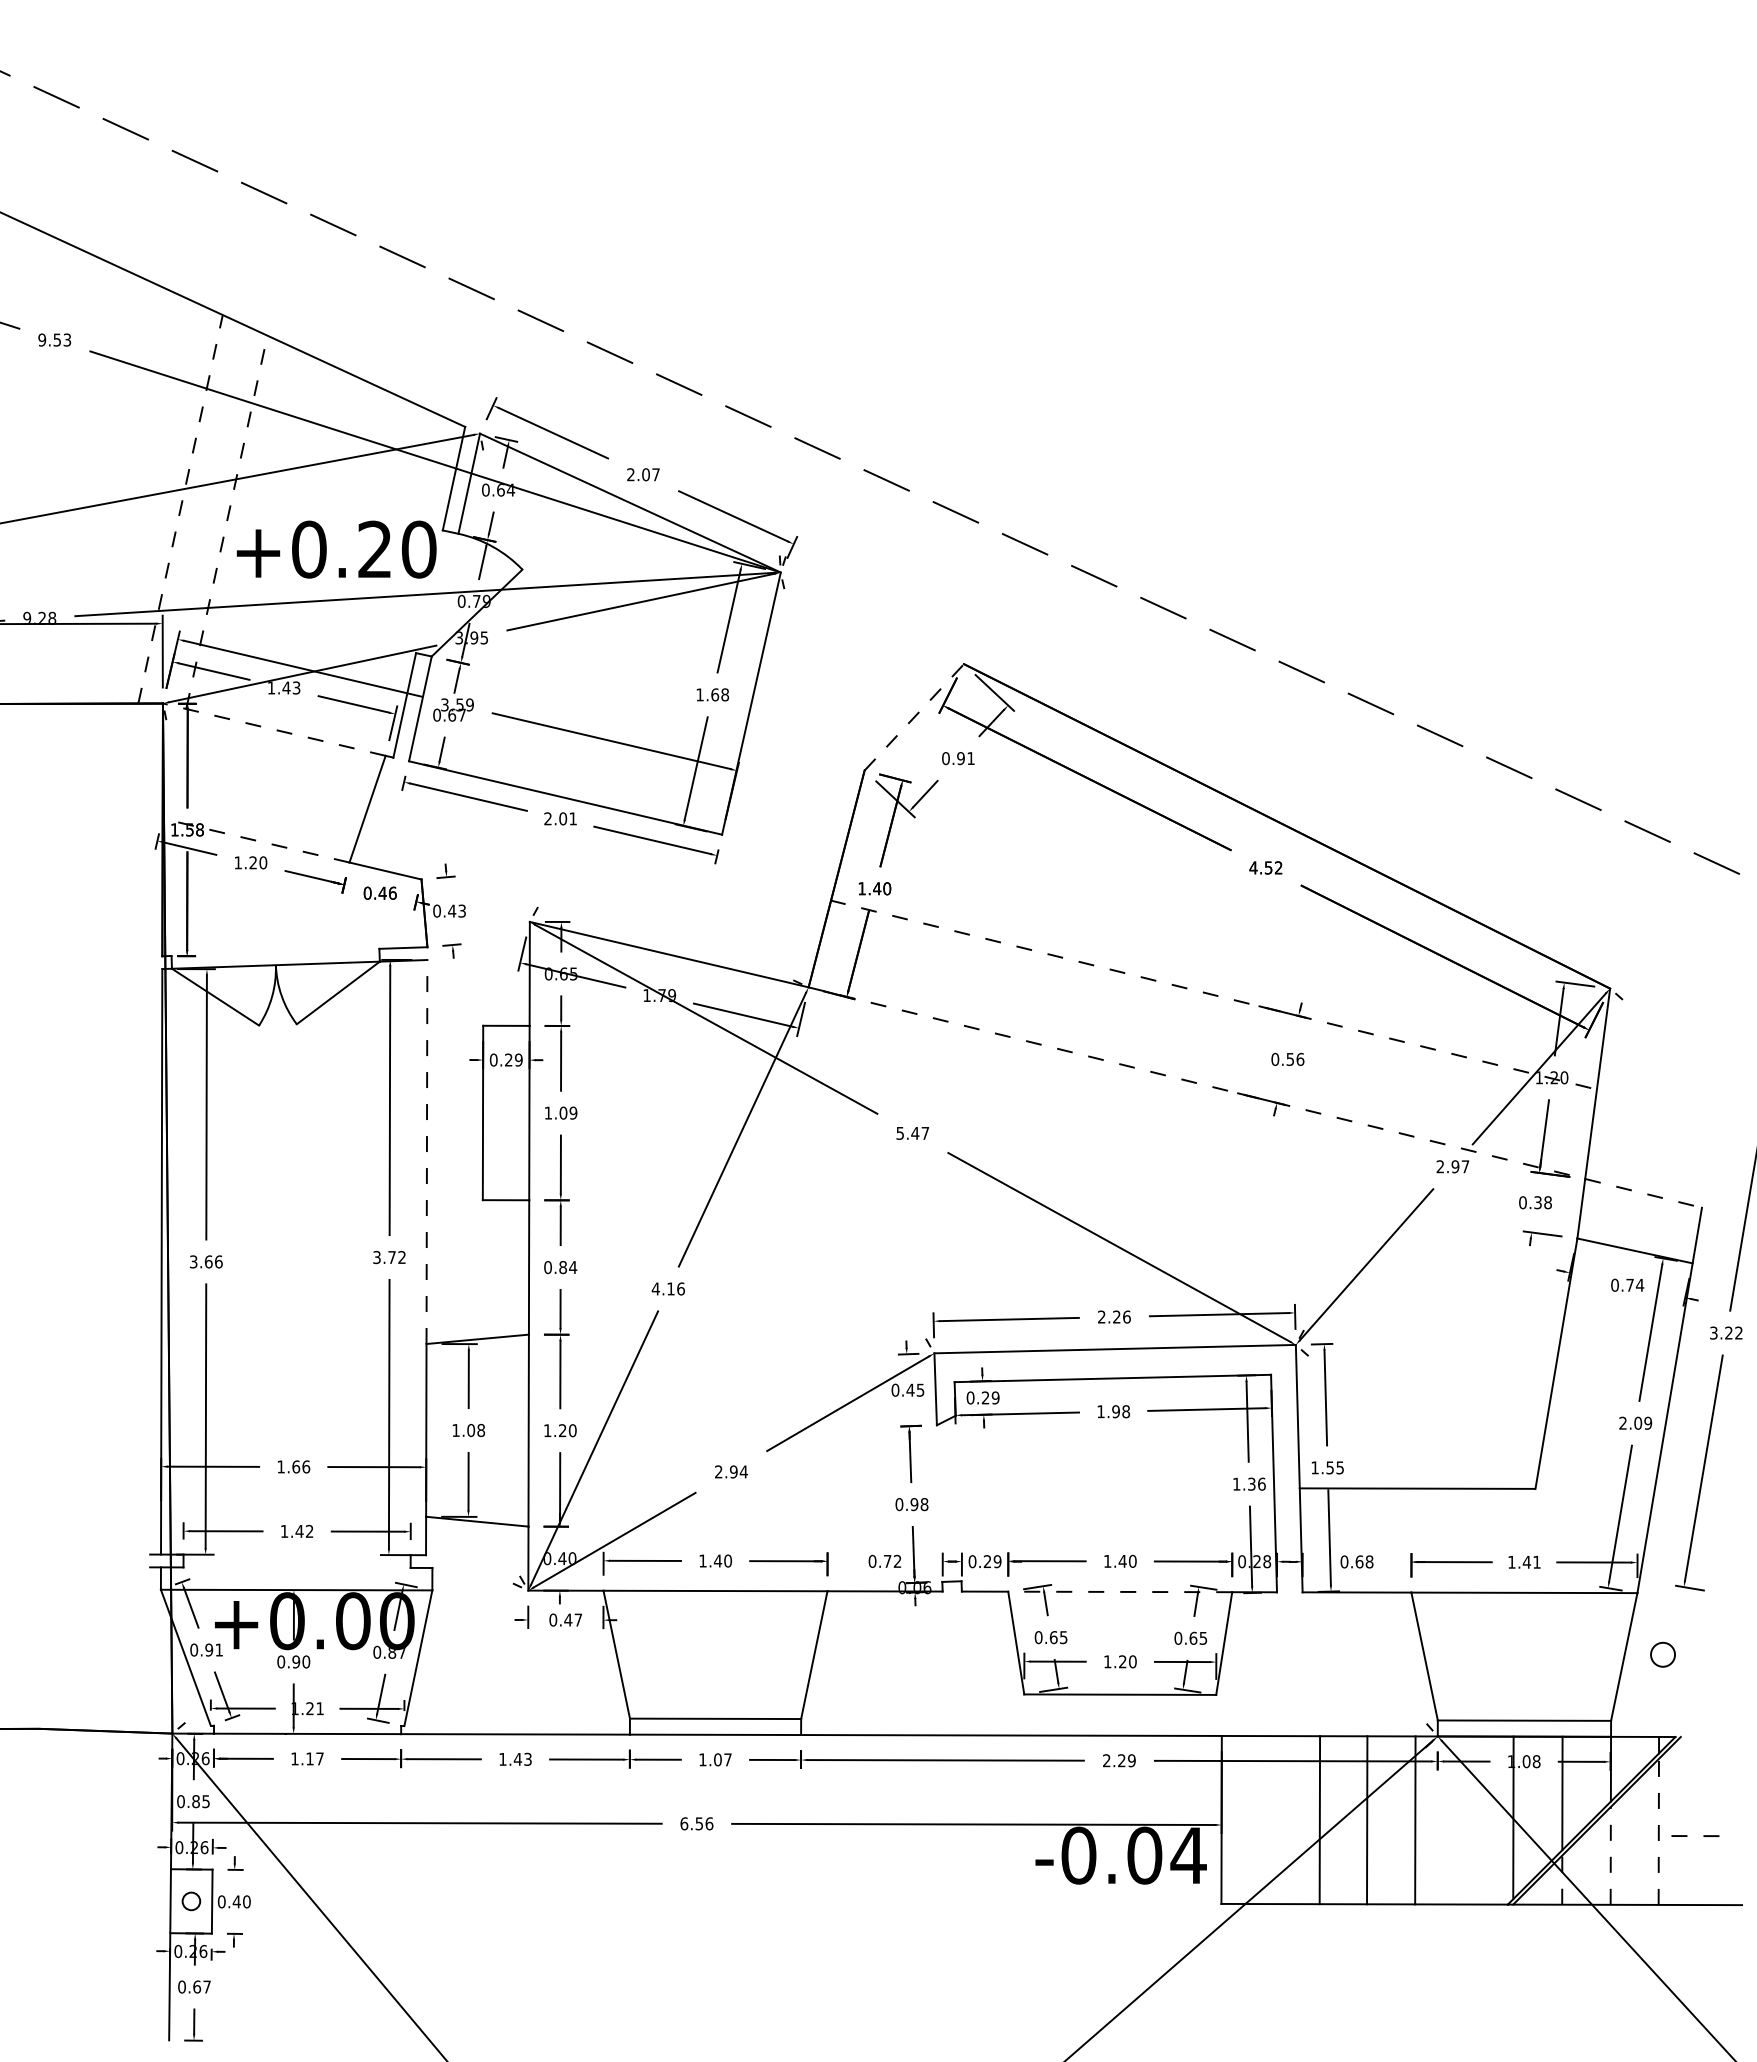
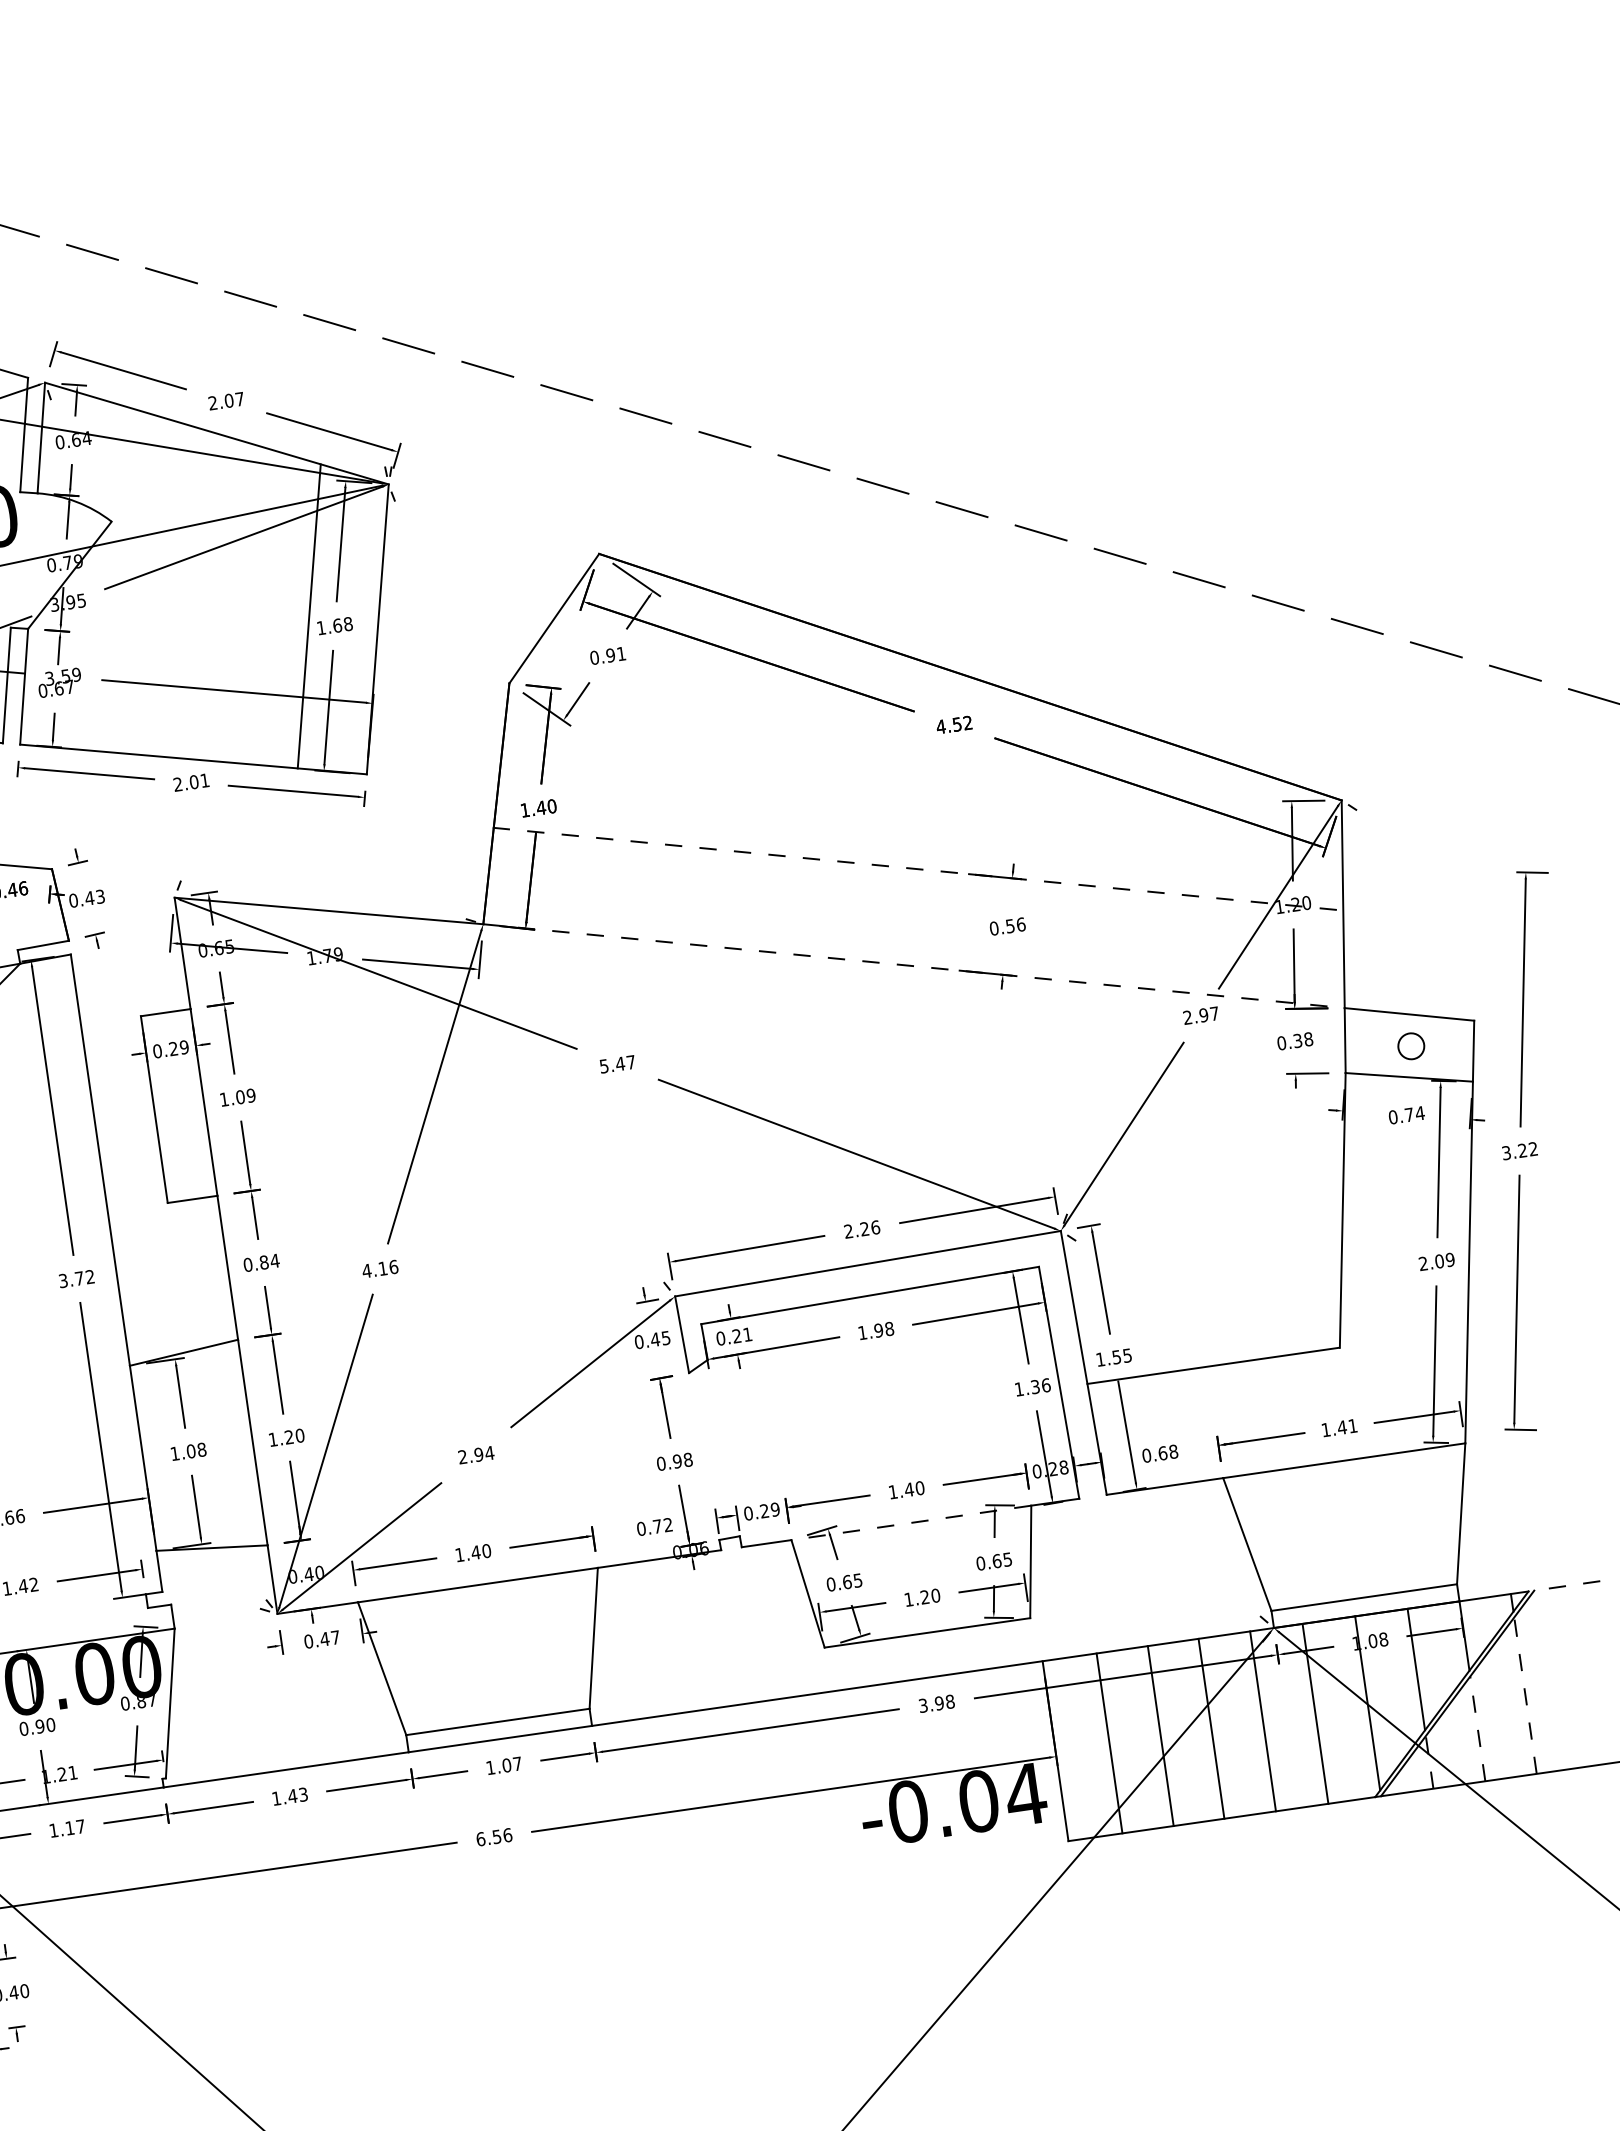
line: (690, 682) -> (309, 616), added
line: (914, 717) -> (554, 618), dashed -> solid
line: (426, 1152) -> (99, 1160), dashed -> solid
line: (1644, 1193) -> (1410, 1014), dashed -> solid
text: (995, 1397) -> (747, 1334), 0.29 -> 0.21
circle: (1662, 1654) -> (1410, 1046), moved
text: (1119, 1760) -> (936, 1703), 2.29 -> 3.98
line: (1271, 1820) -> (1109, 1743), added
line: (1464, 1820) -> (1315, 1713), added
line: (1687, 1835) -> (1565, 1585), moved

